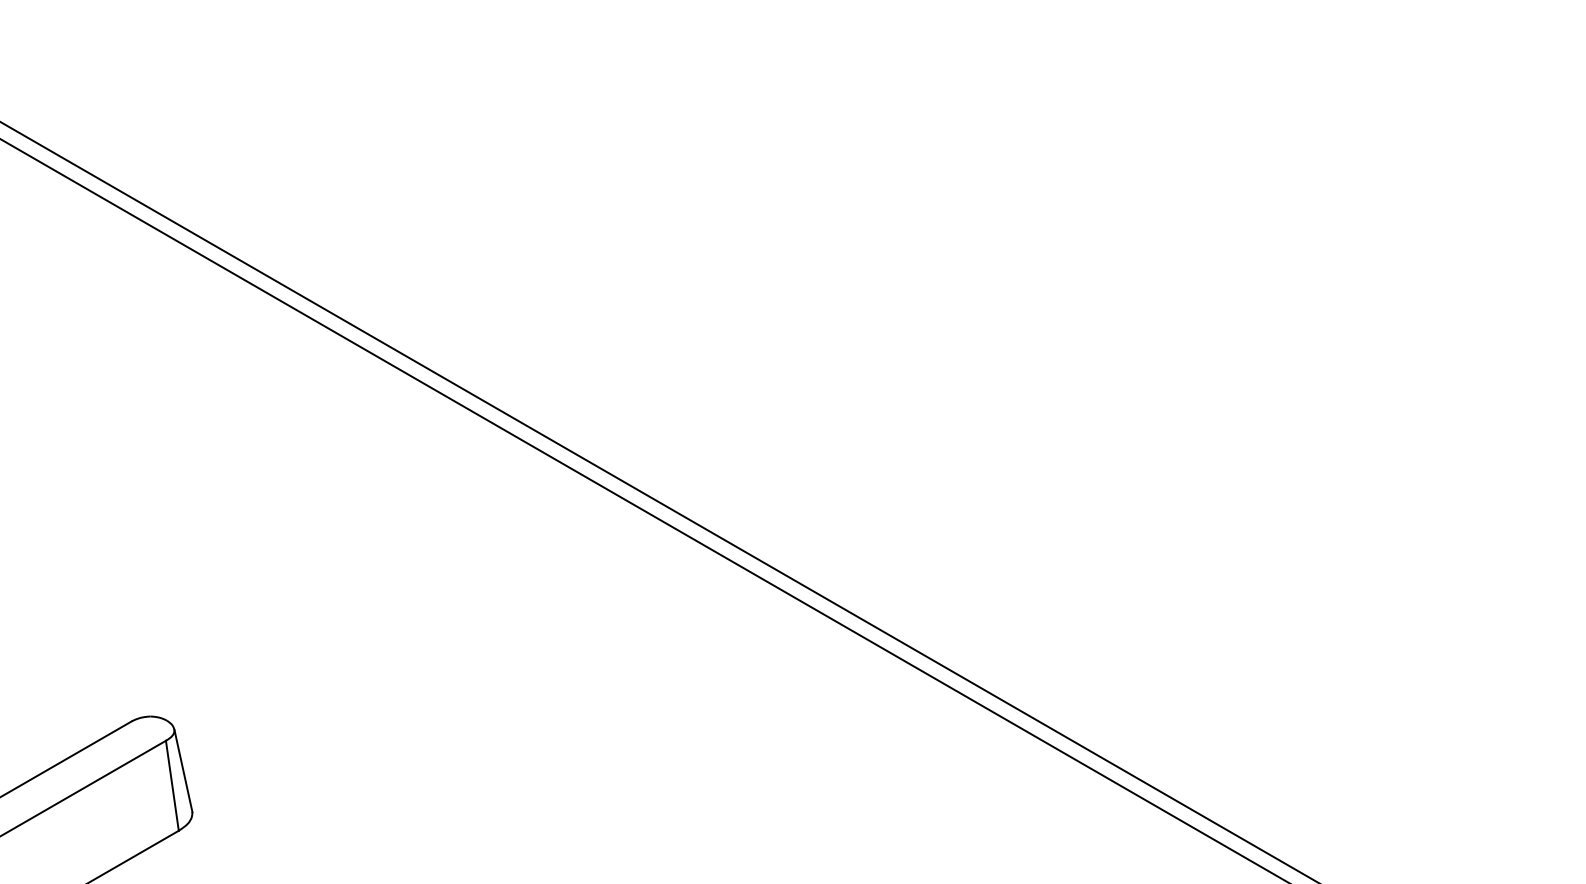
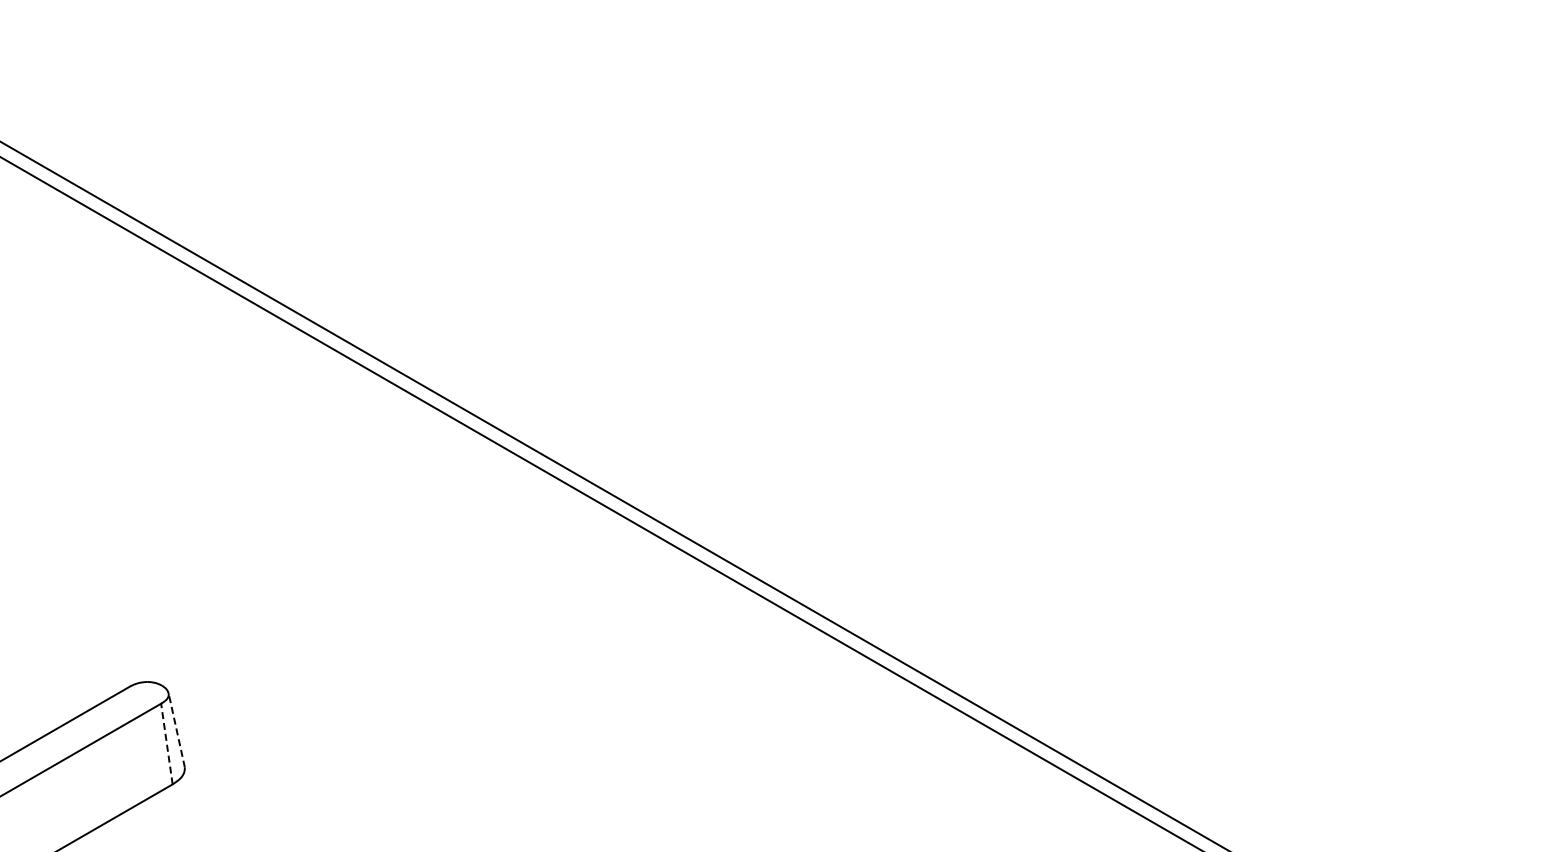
line: (183, 770) -> (176, 730), solid -> dashed
line: (171, 786) -> (166, 744), solid -> dashed

